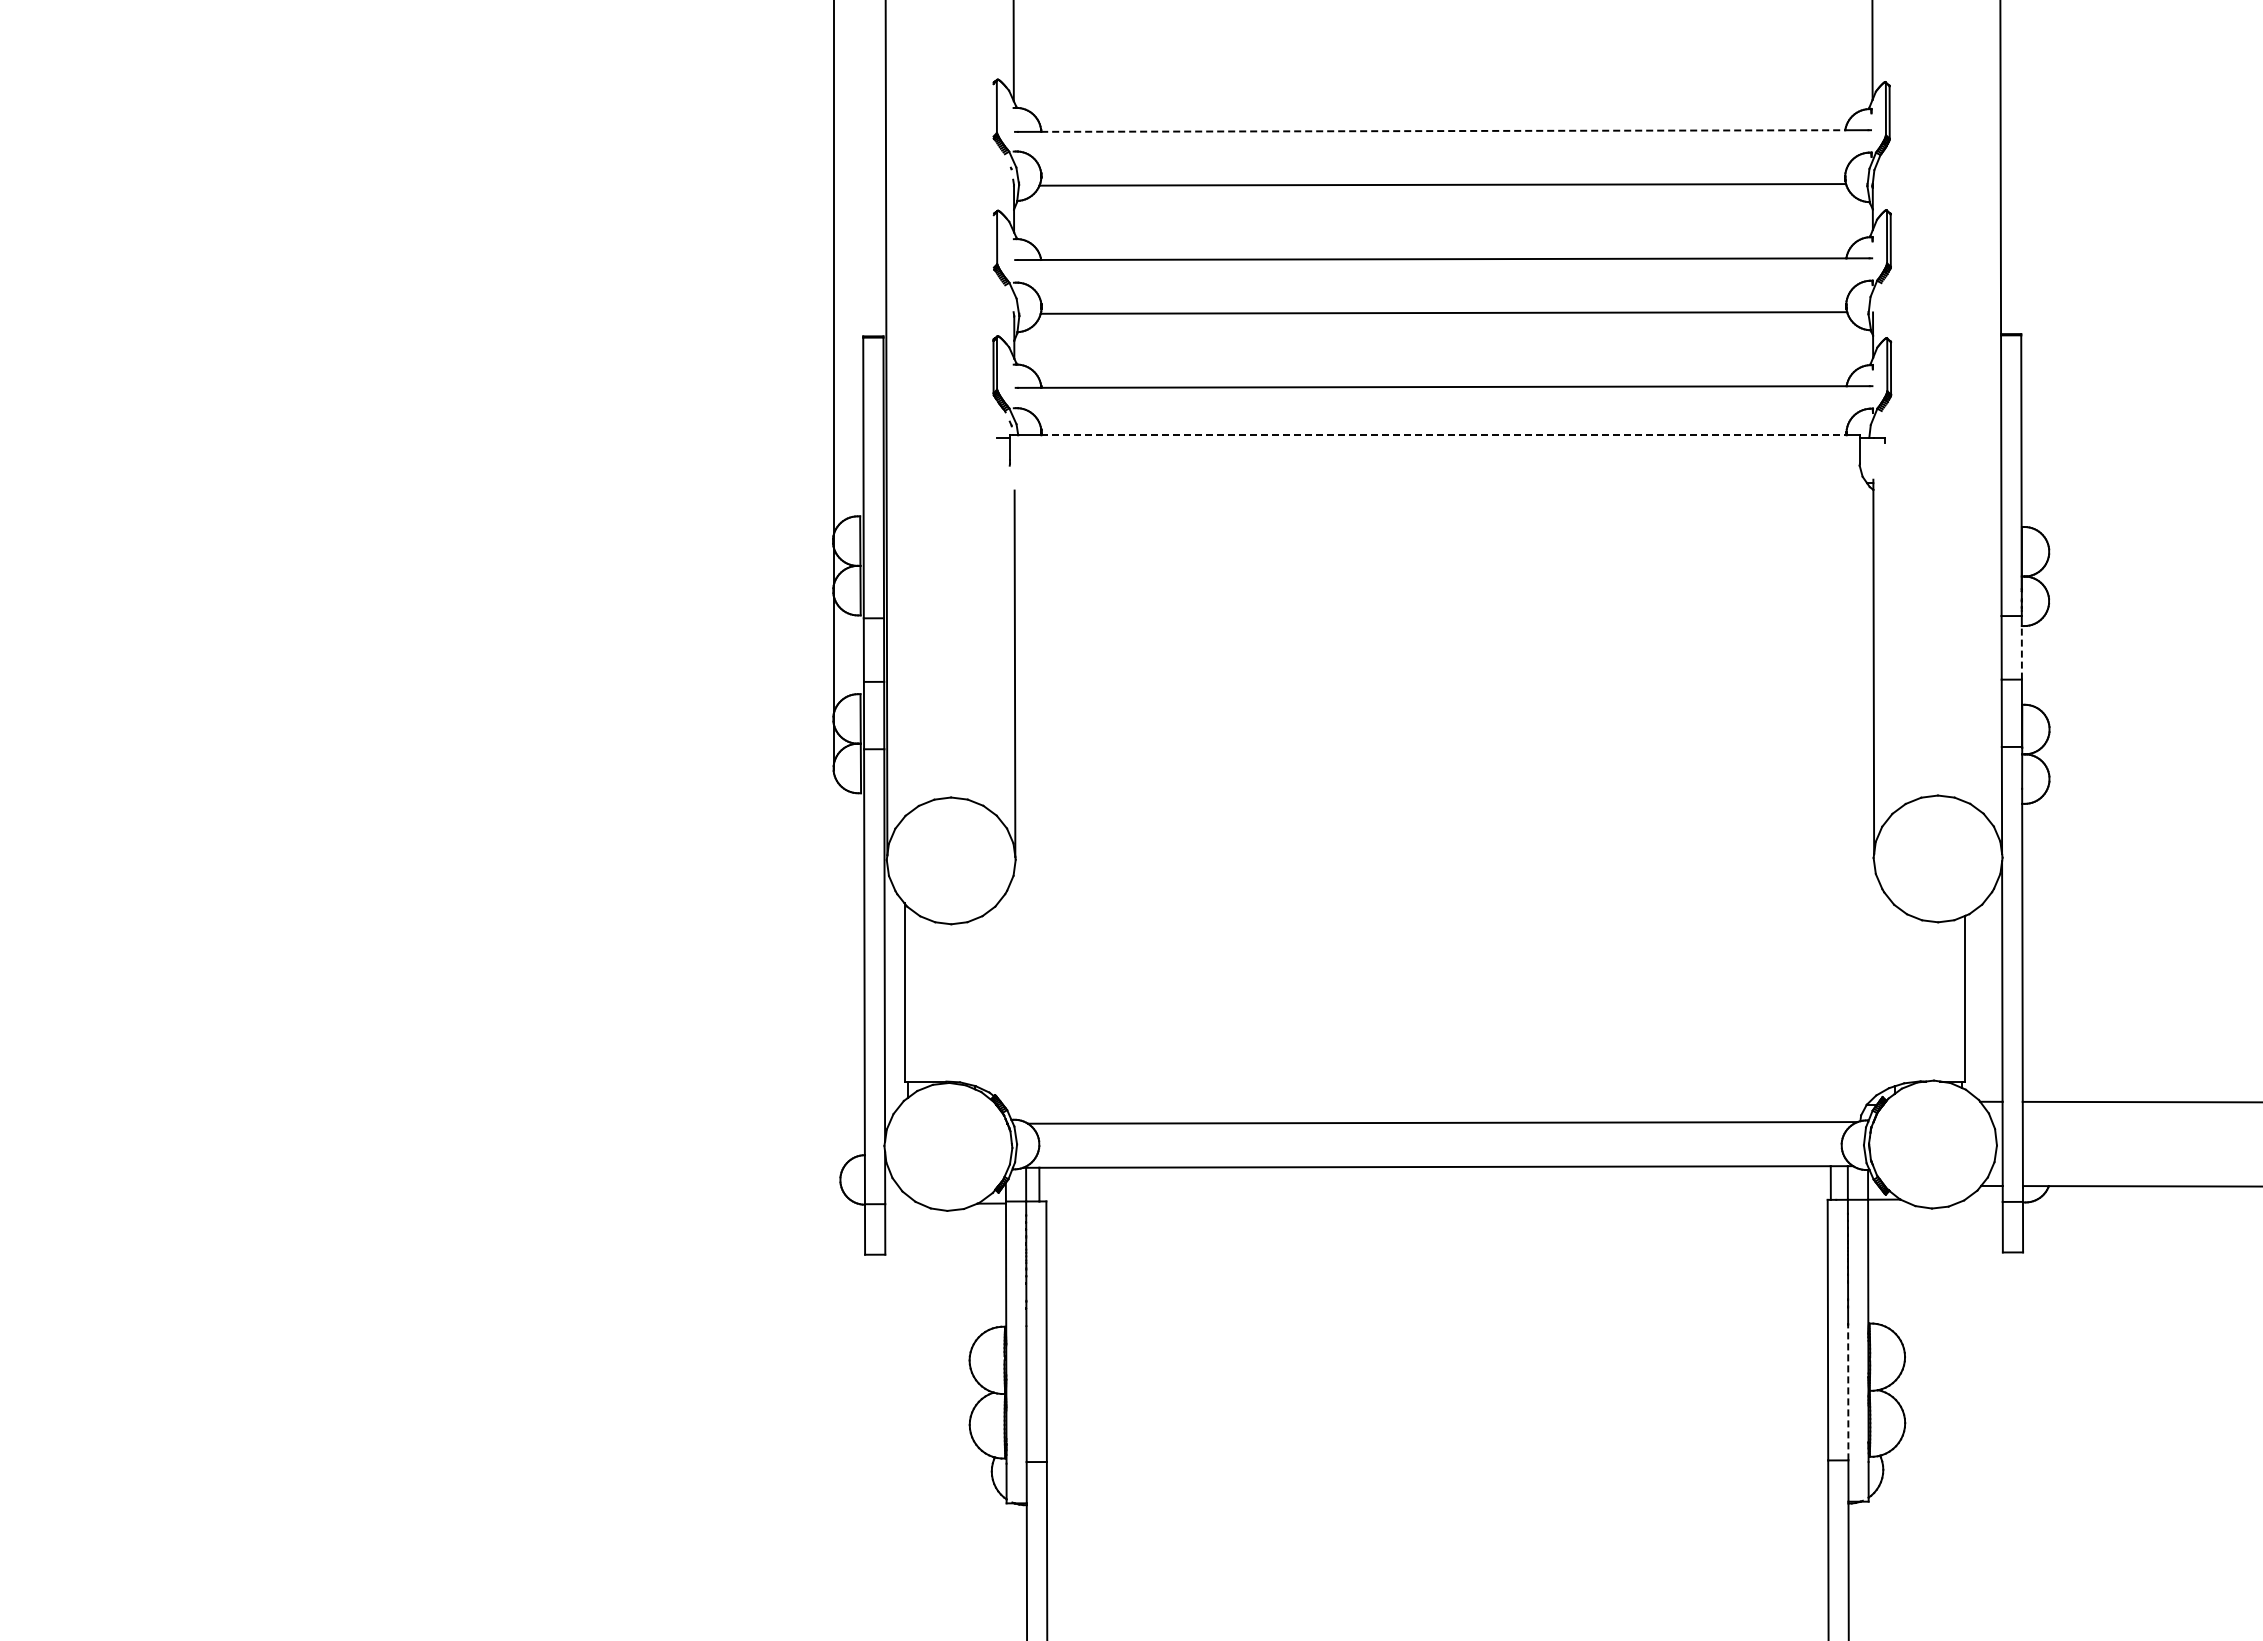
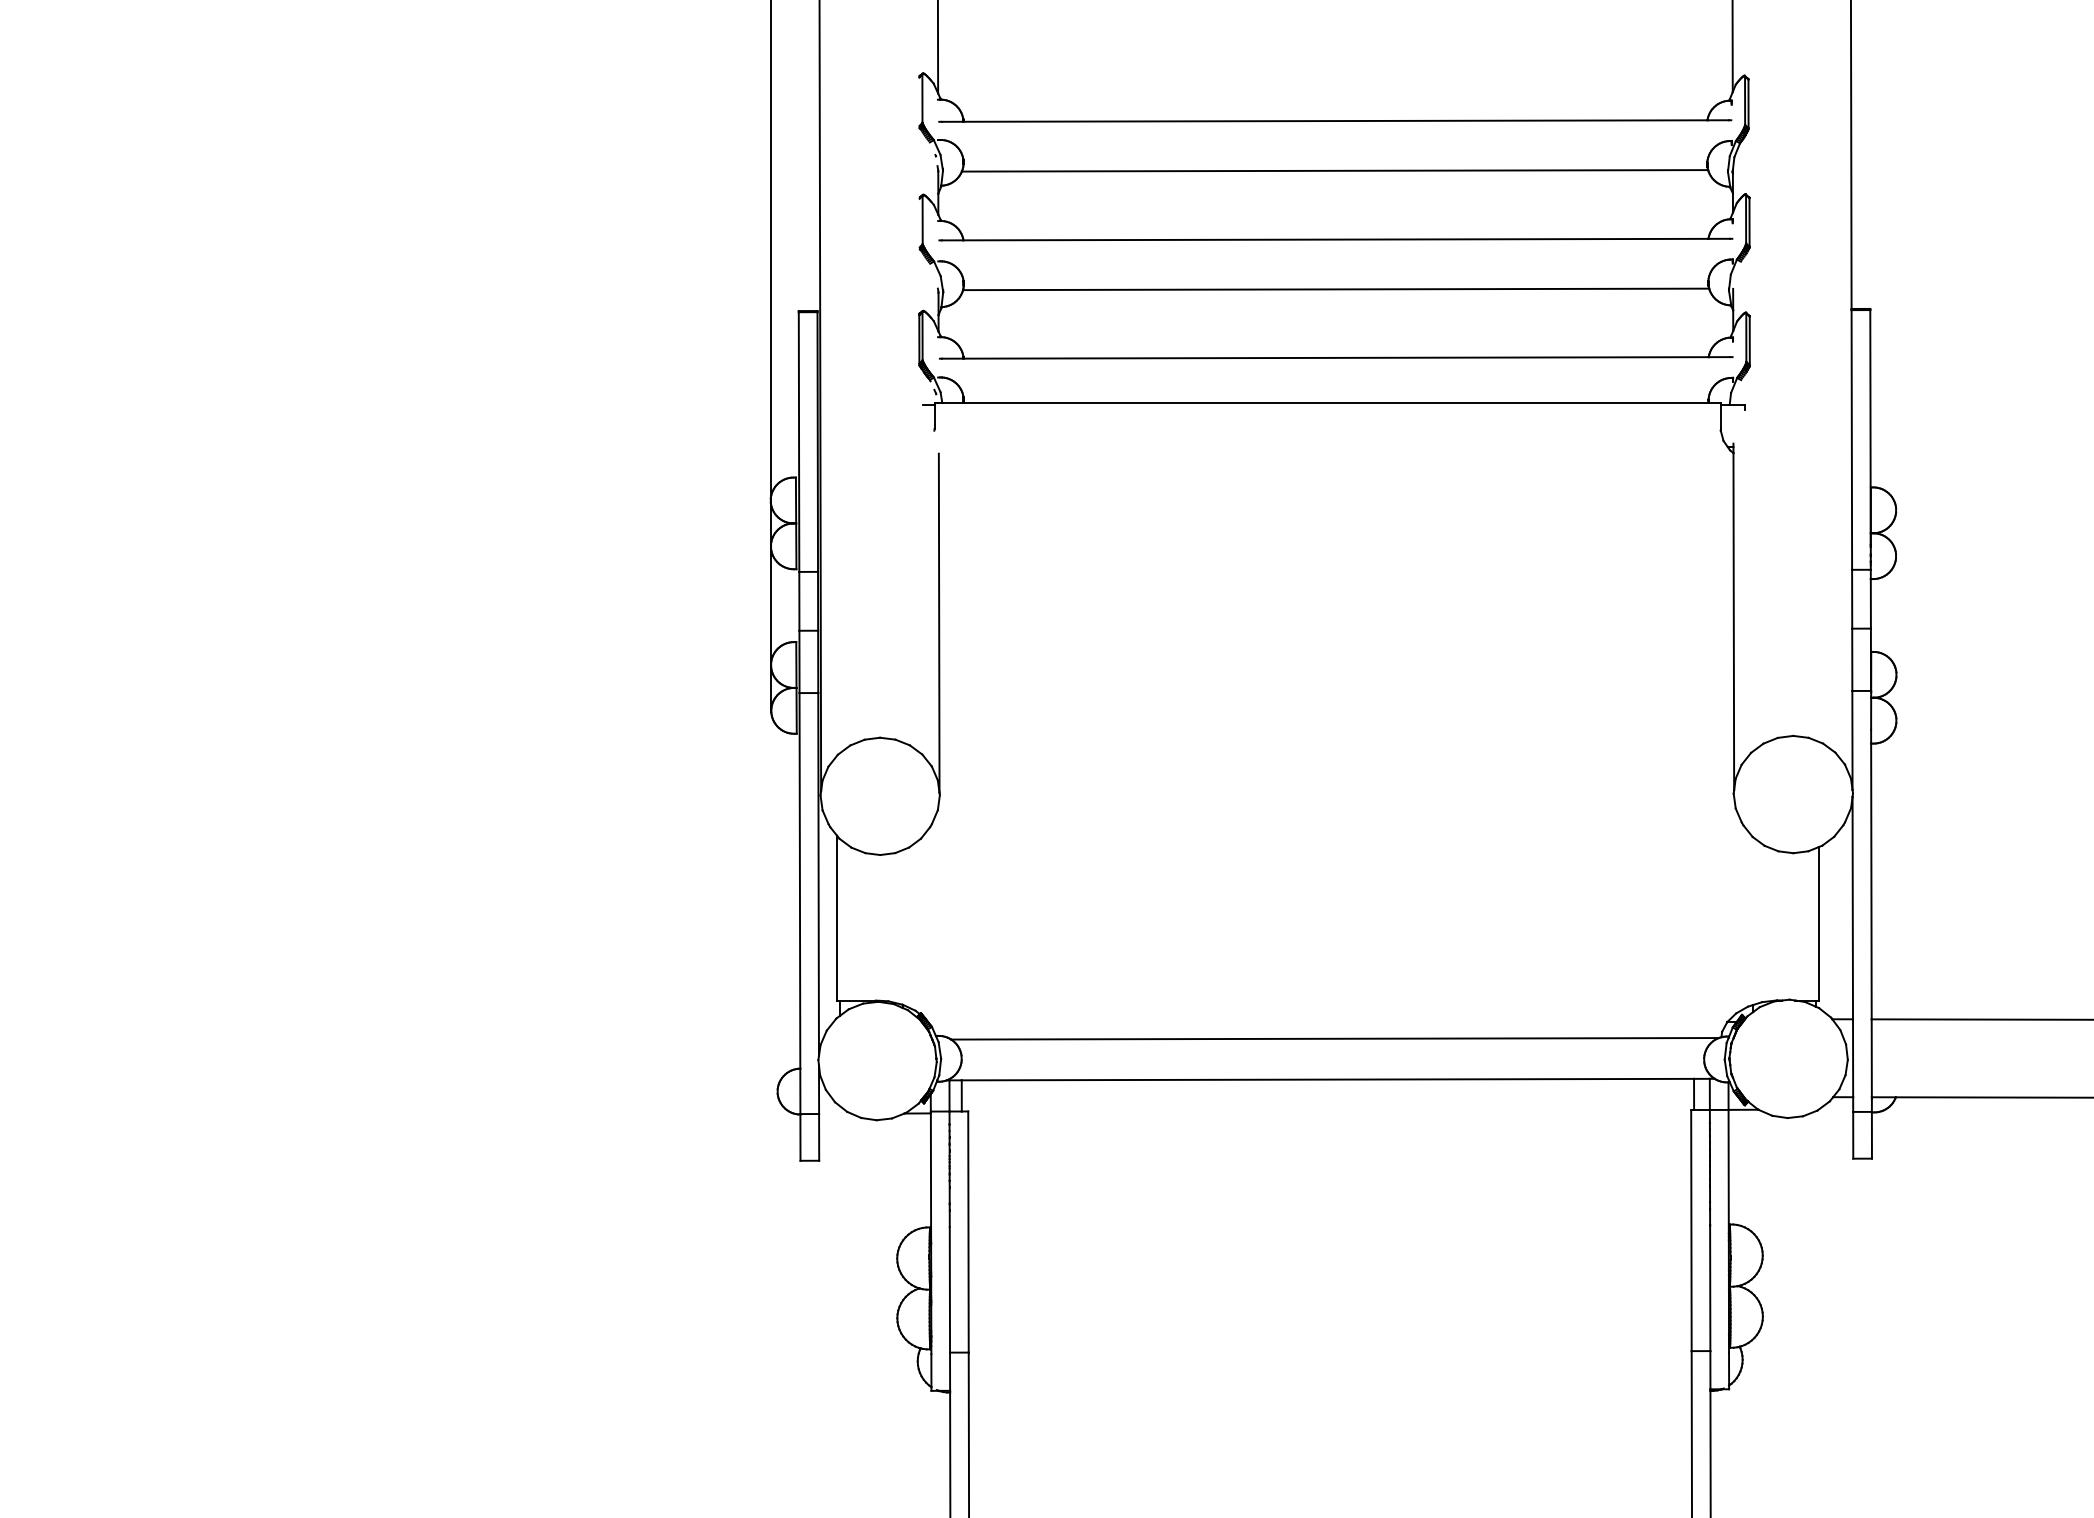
line: (1443, 131) -> (1335, 121), dashed -> solid
line: (1444, 435) -> (1336, 402), dashed -> solid
line: (2021, 652) -> (1870, 603), dashed -> solid
line: (1848, 1392) -> (1710, 1288), dashed -> solid

